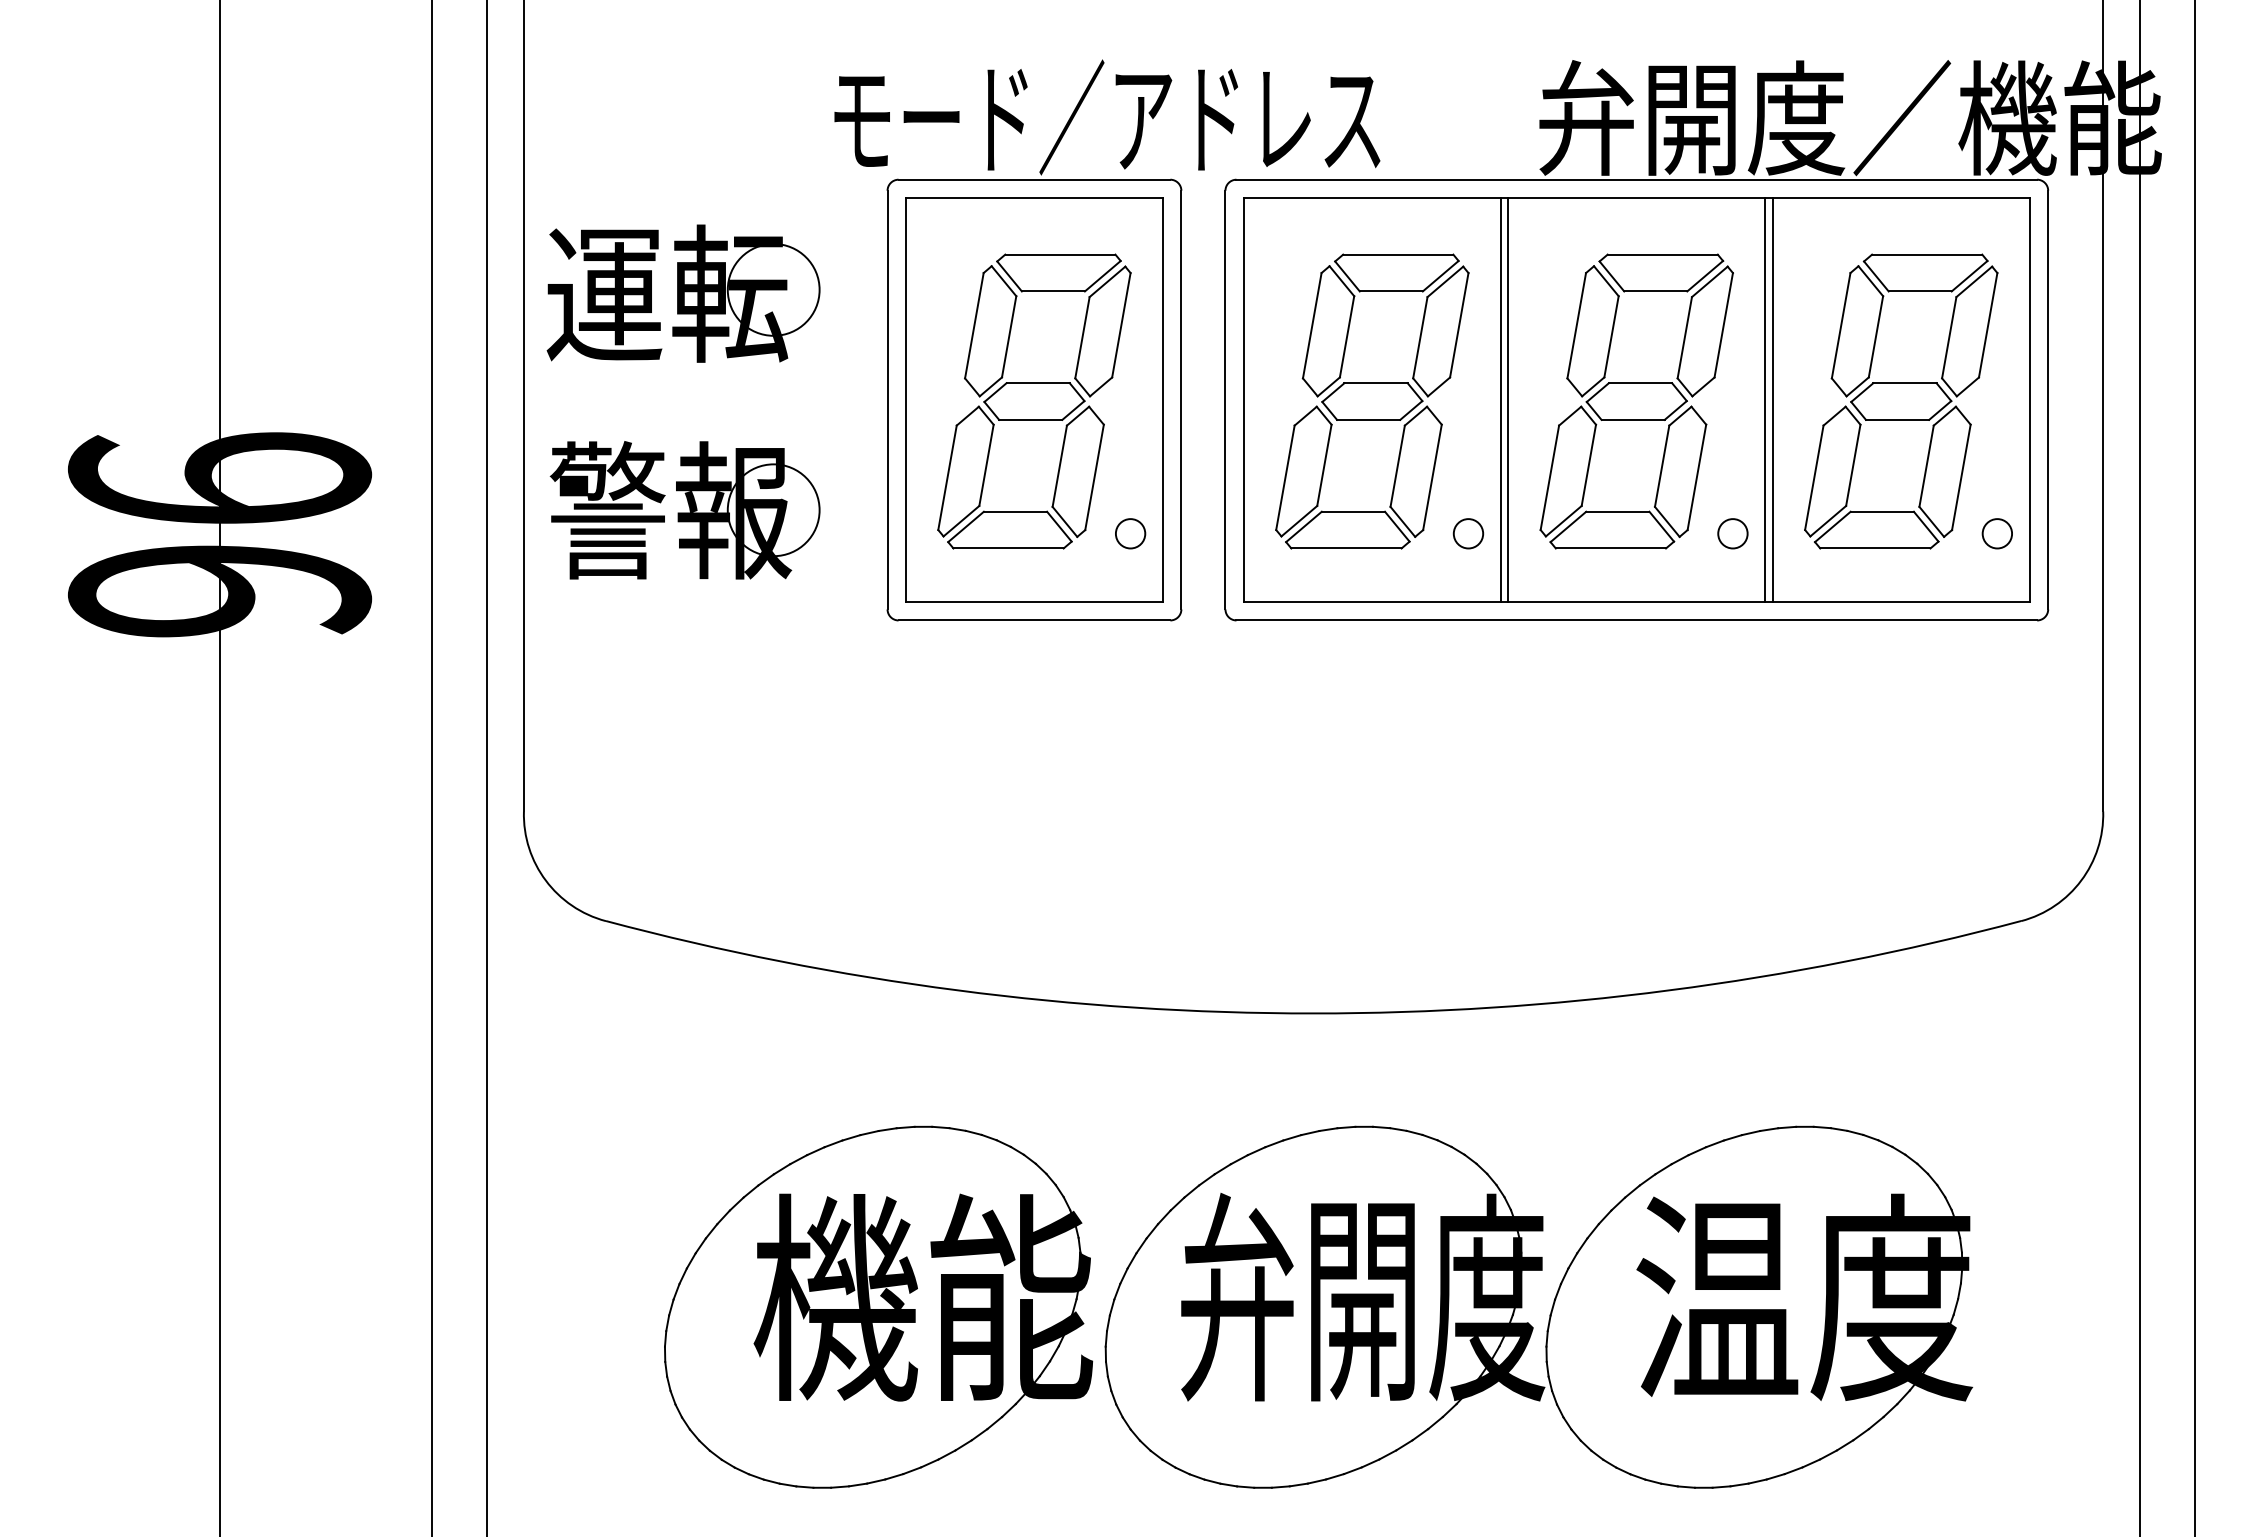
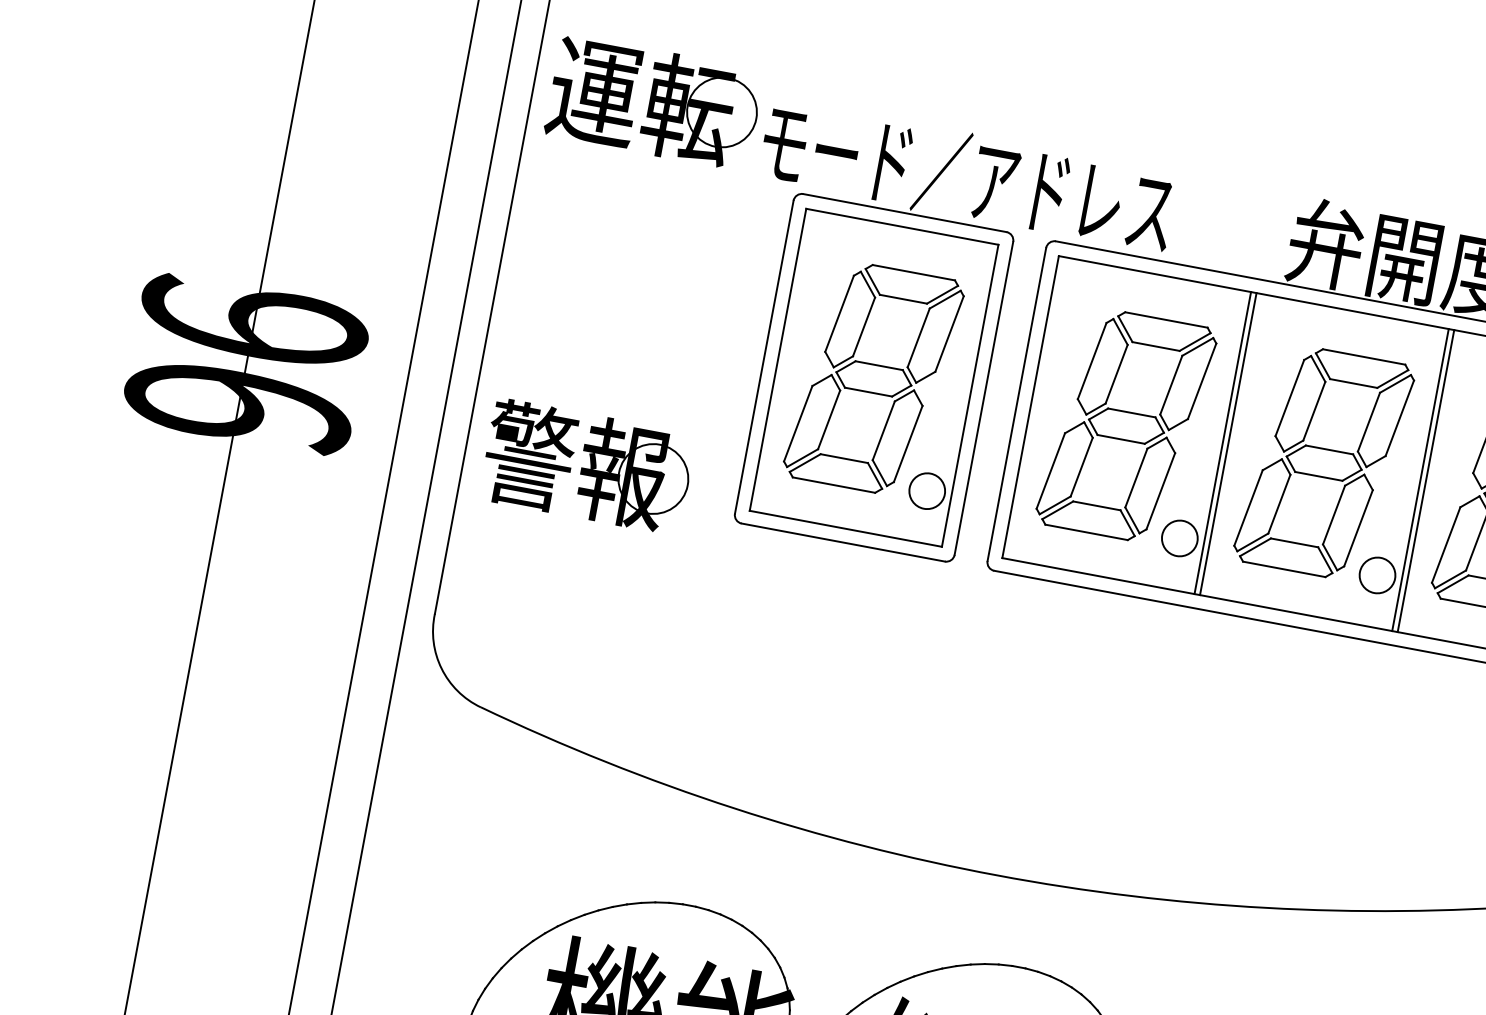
part: (683, 293) -> (654, 102), moved
part: (684, 510) -> (586, 466), moved
circle: (1130, 533) -> (927, 490), size x1.6
circle: (1468, 533) -> (1179, 538), size x1.6
circle: (1732, 533) -> (1377, 575), size x1.6

